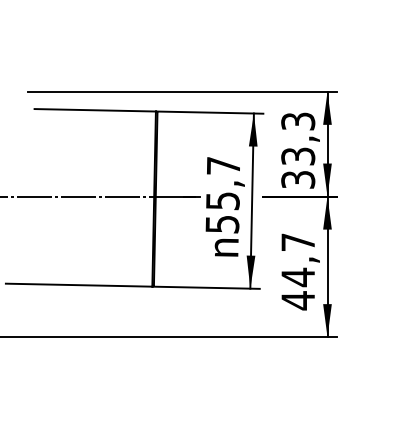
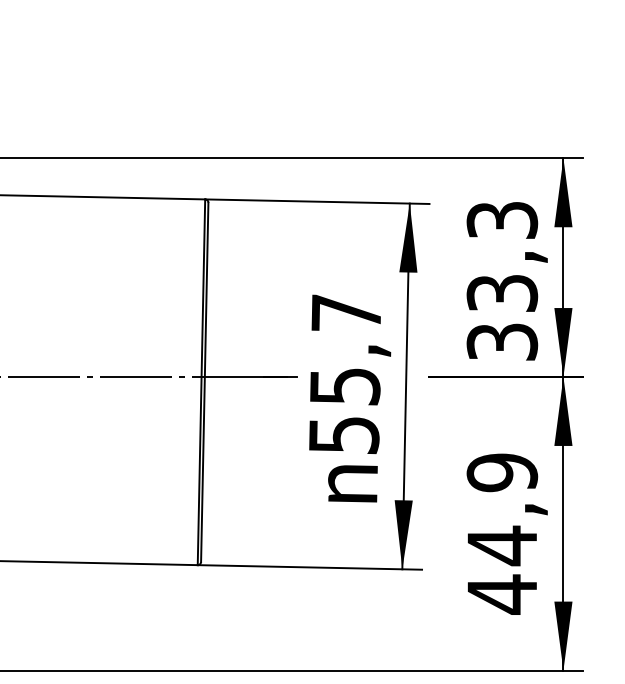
text: (298, 242) -> (502, 472), 44,7 -> 44,9

